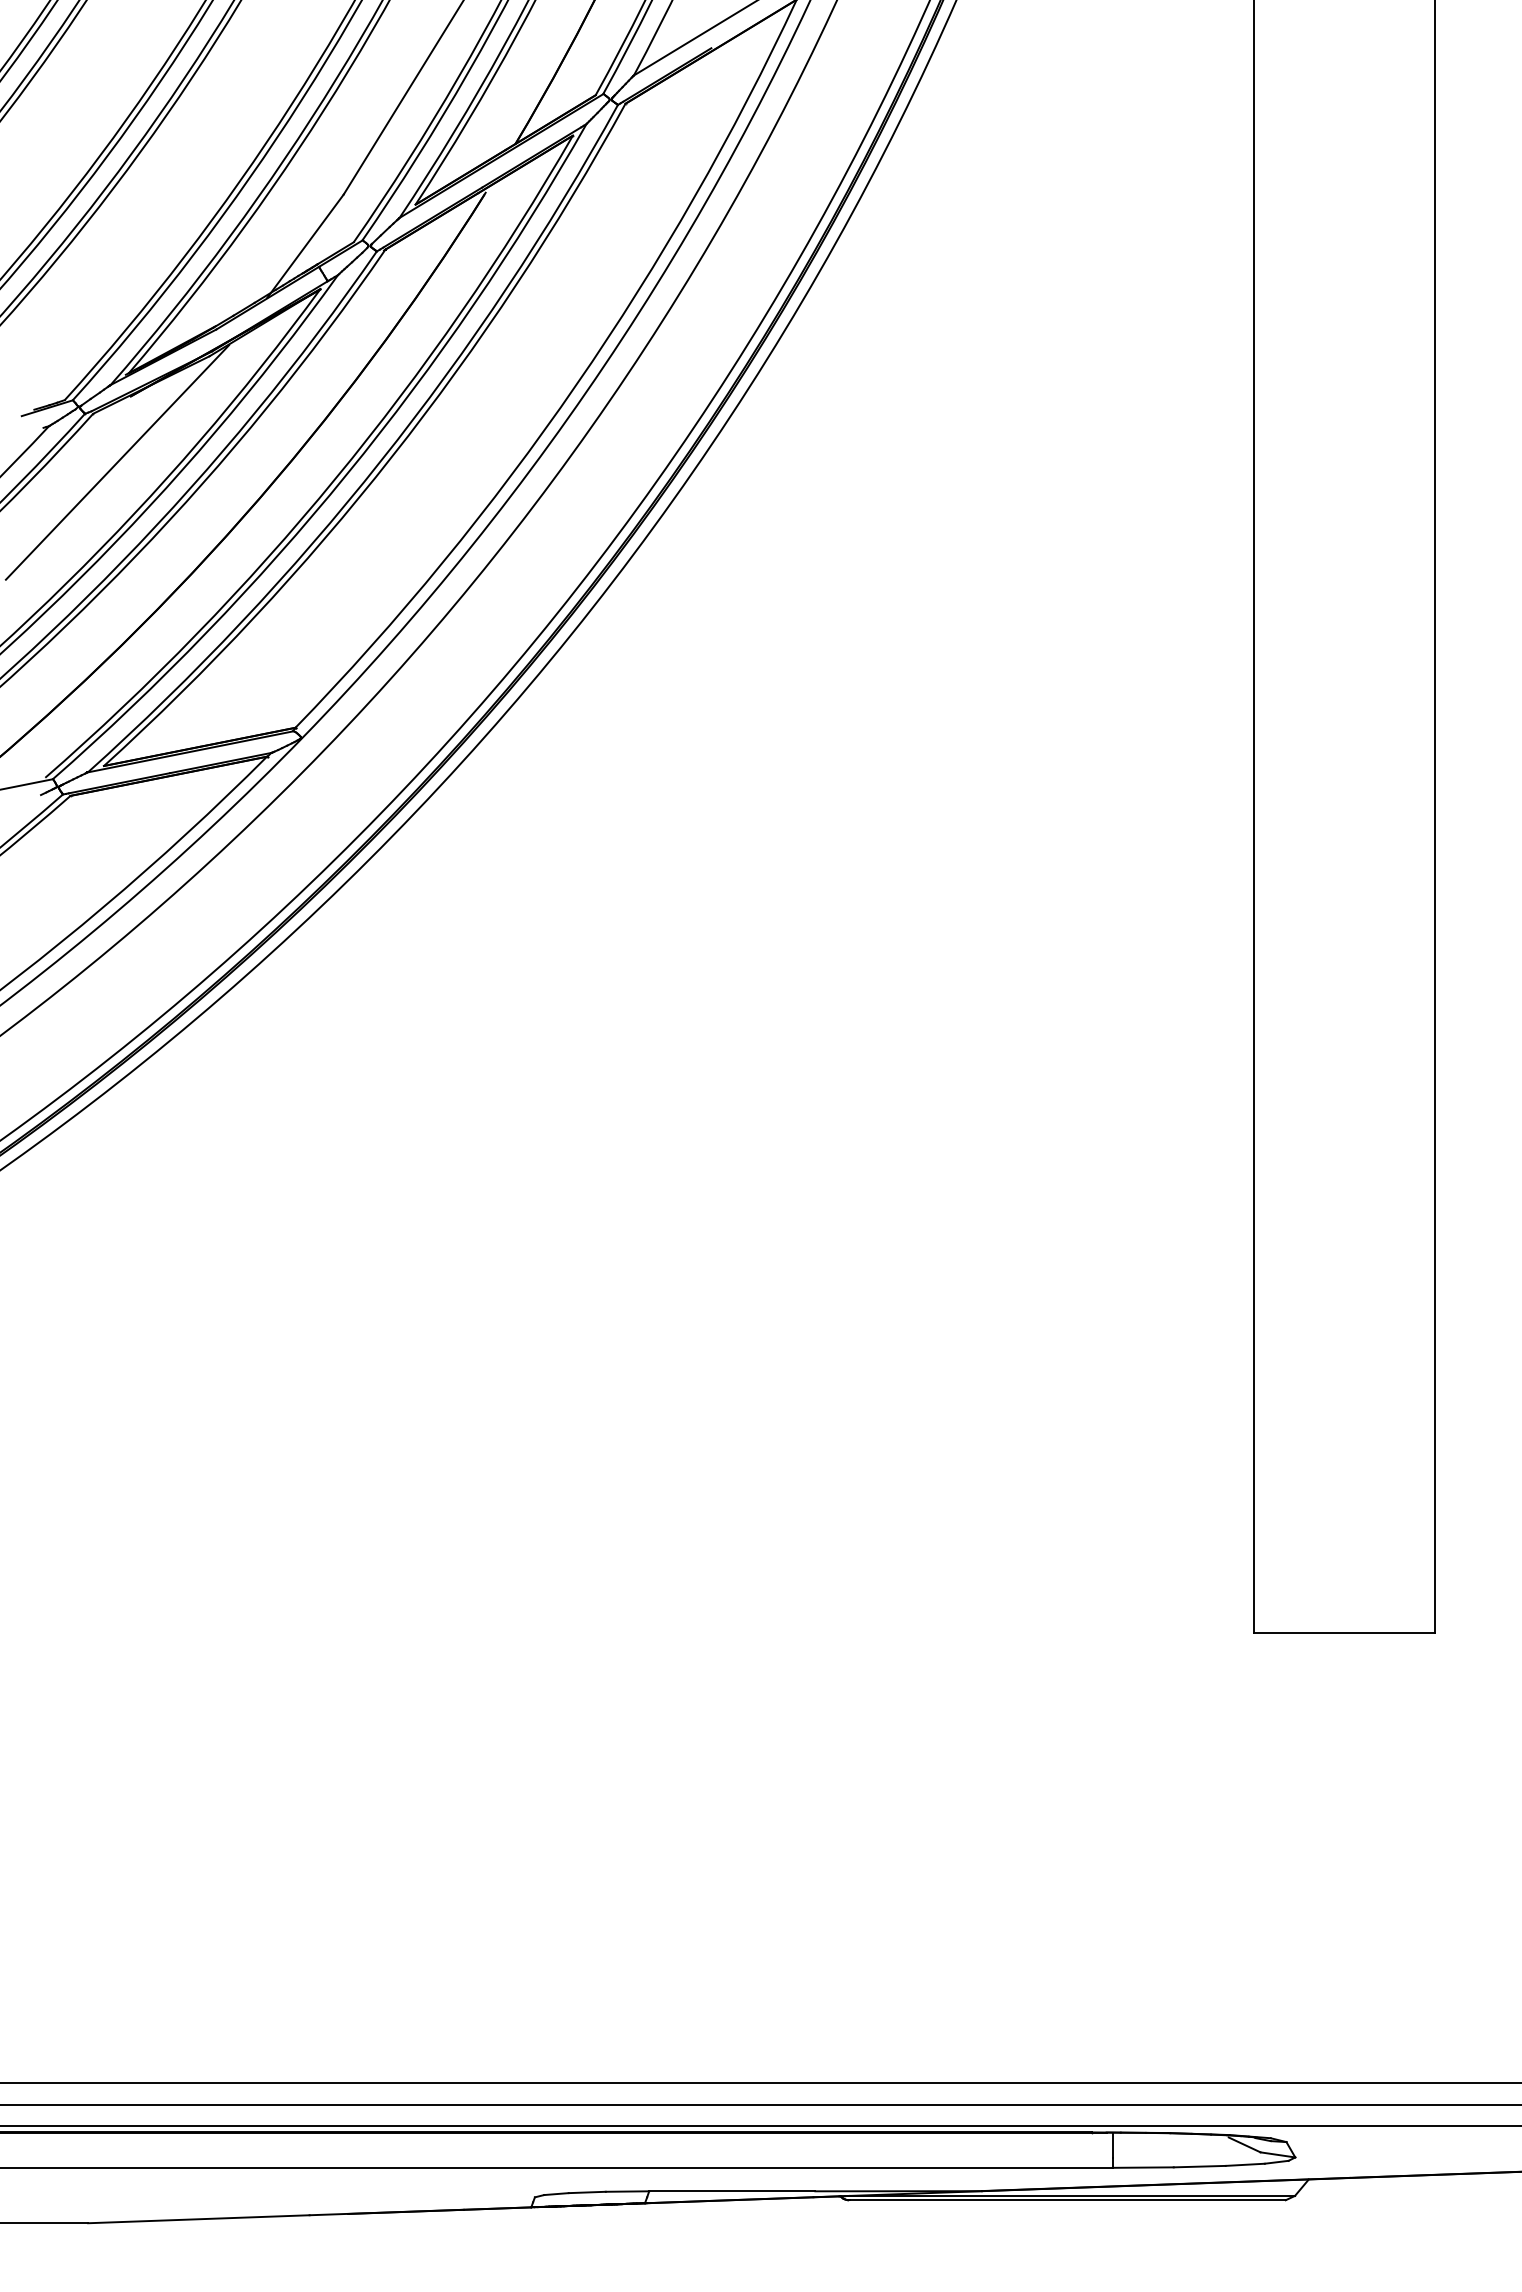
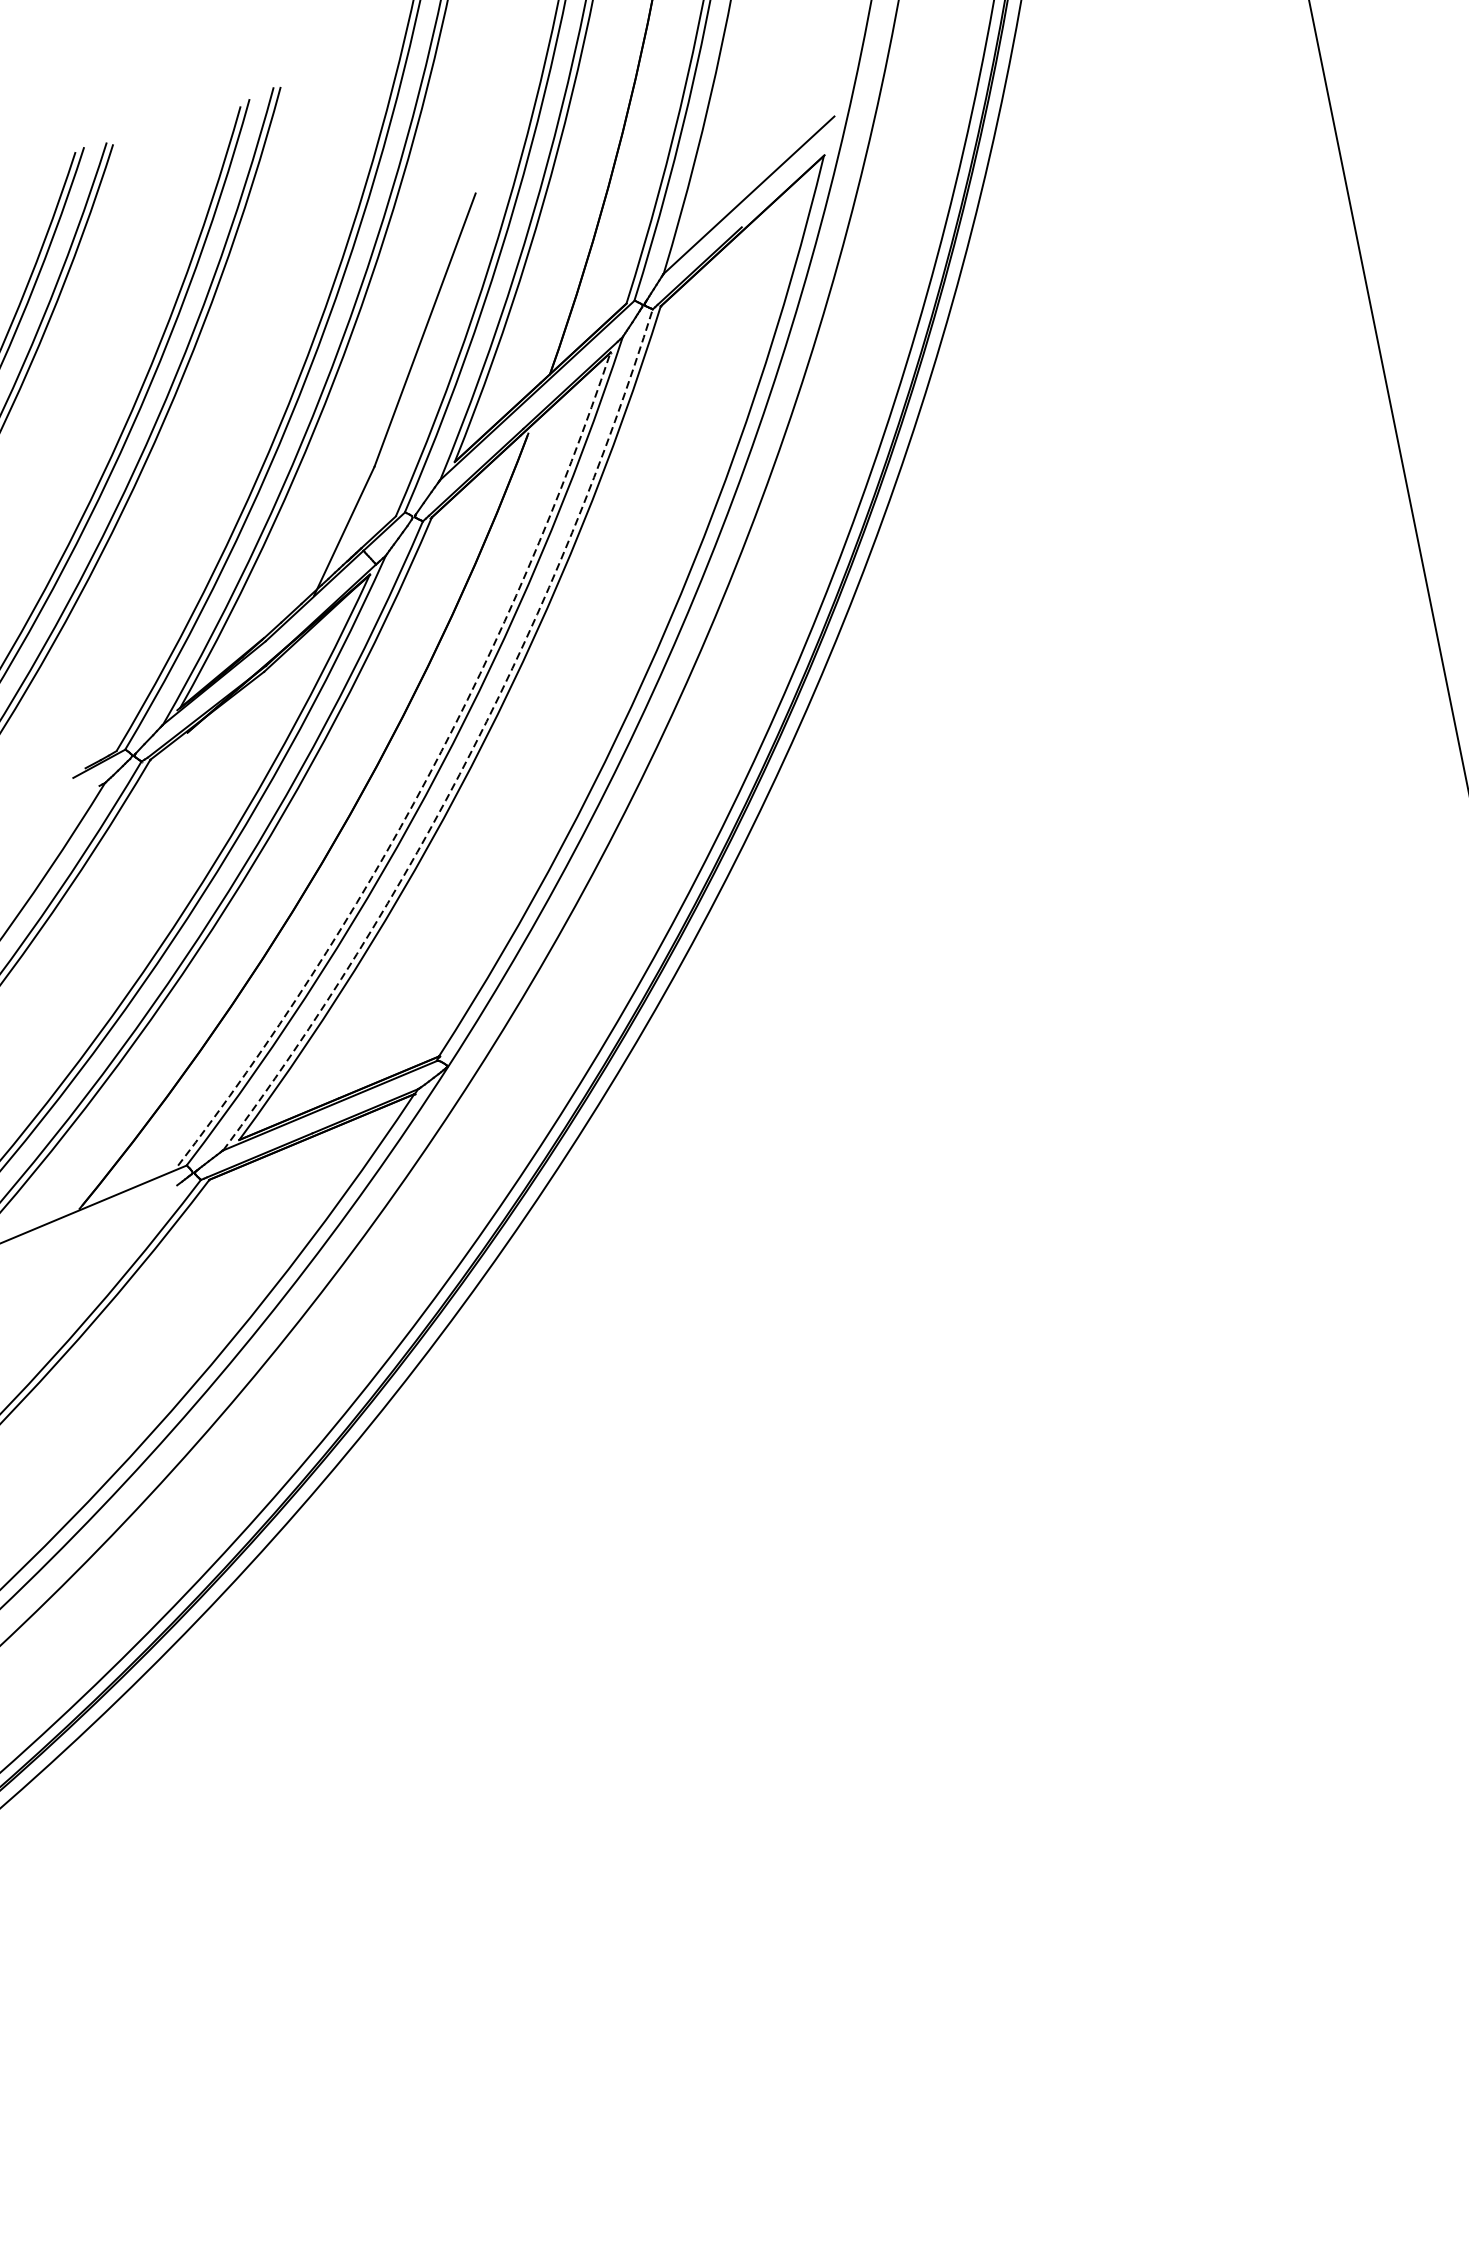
arc: (381, 461) -> (474, 748), solid -> dashed
line: (117, 462) -> (187, 807), removed
arc: (335, 478) -> (427, 777), solid -> dashed

